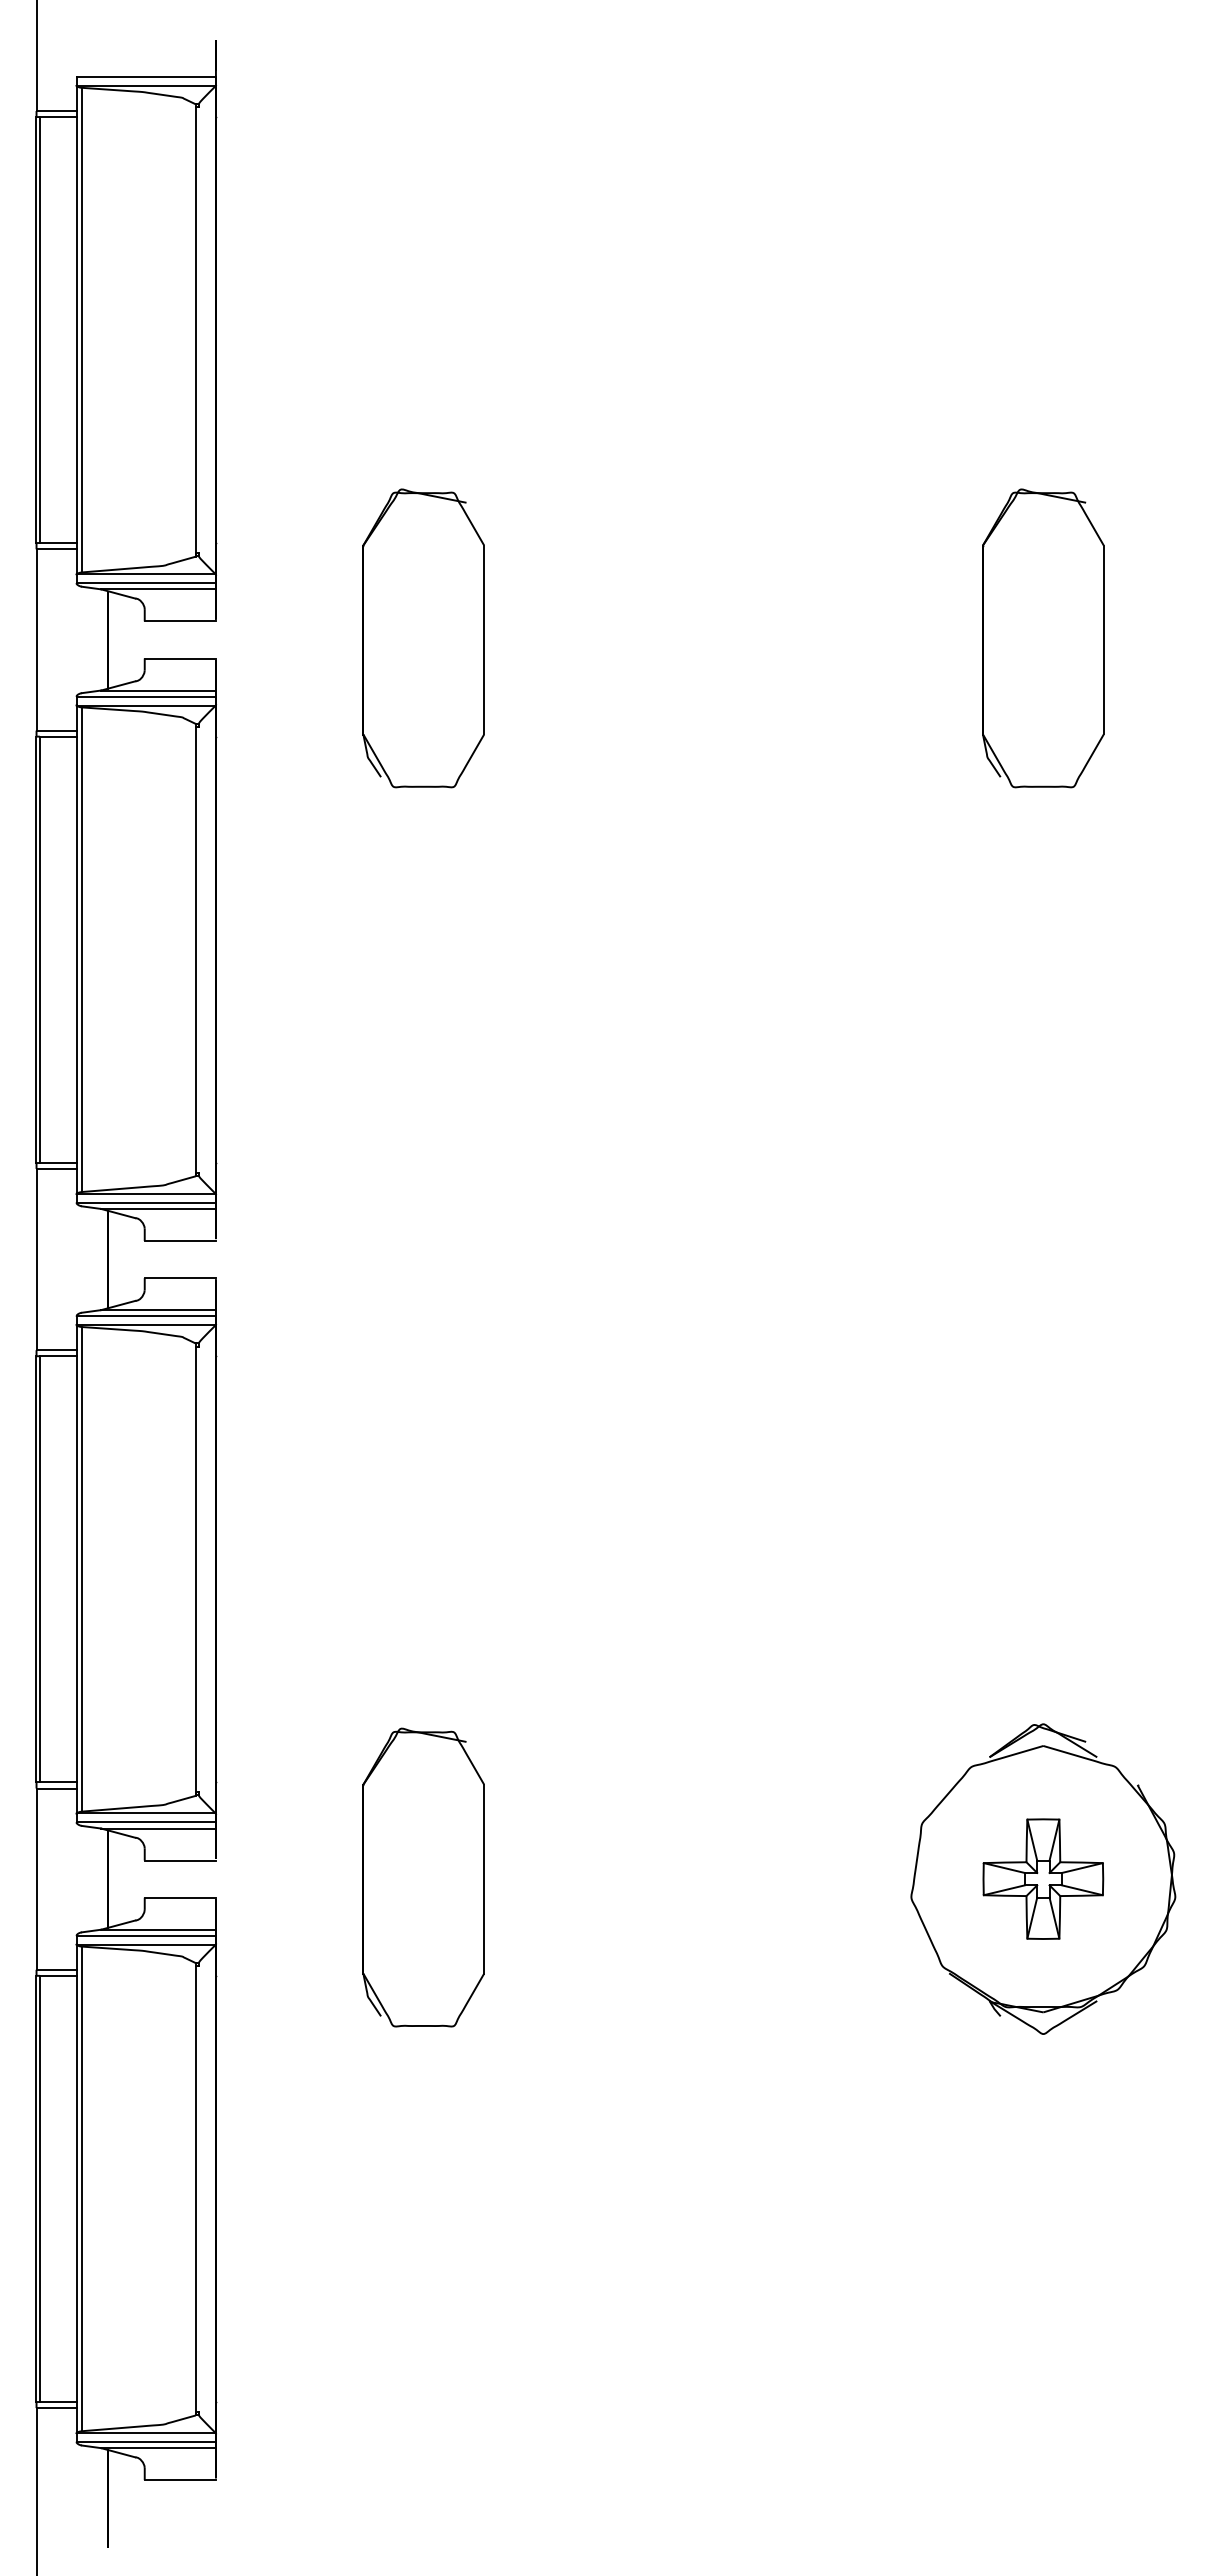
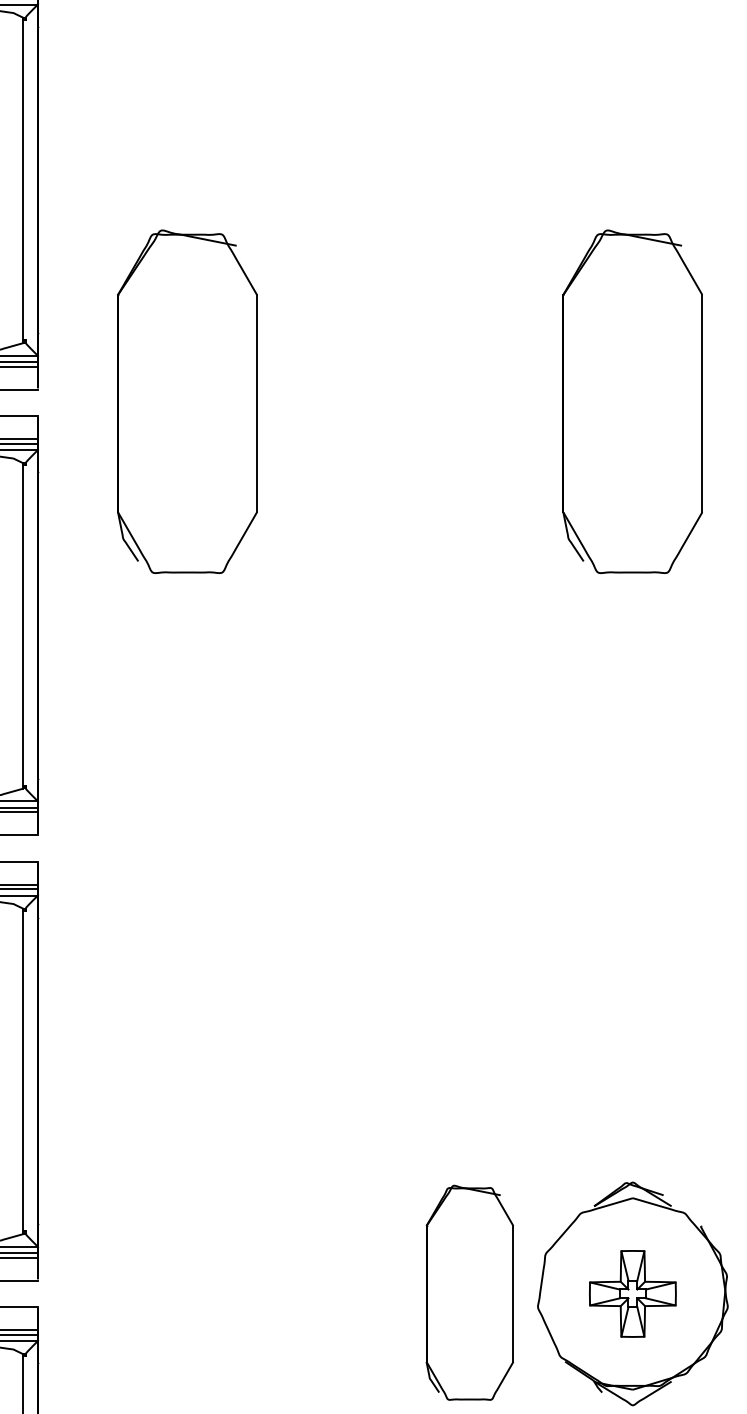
part: (423, 638) -> (187, 401), size x1.6
part: (1043, 638) -> (632, 401), size x1.6
part: (423, 1877) -> (469, 1292), moved

